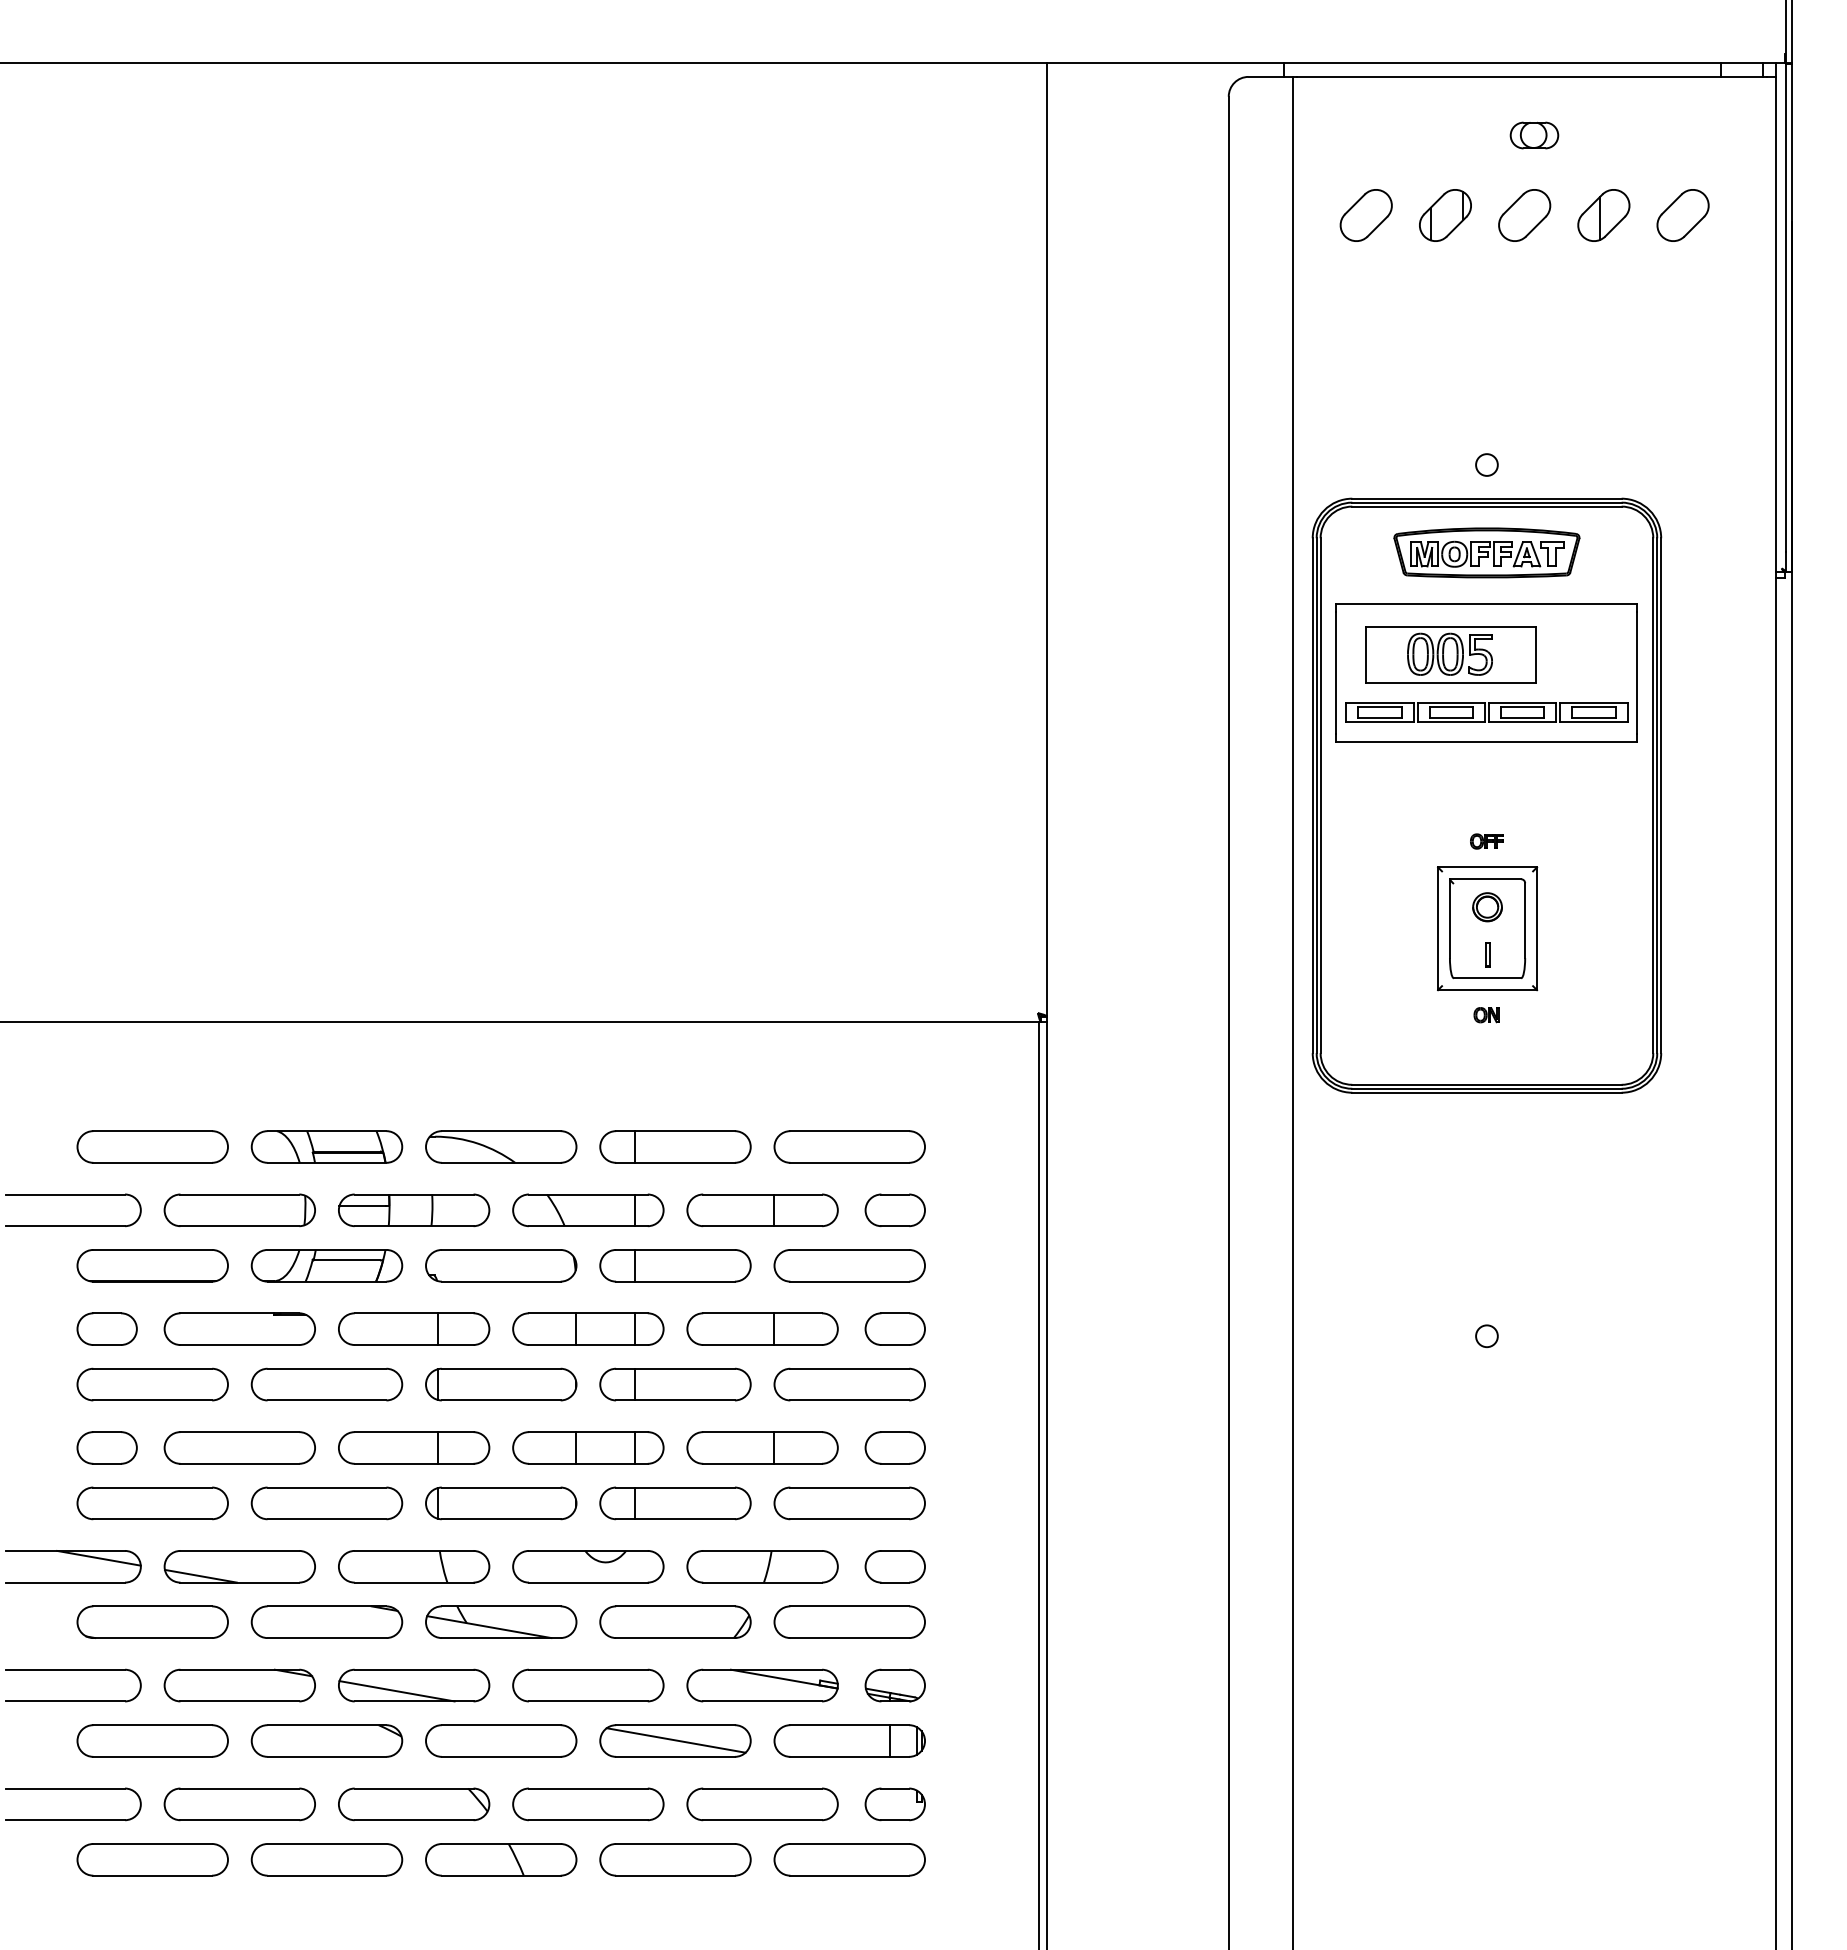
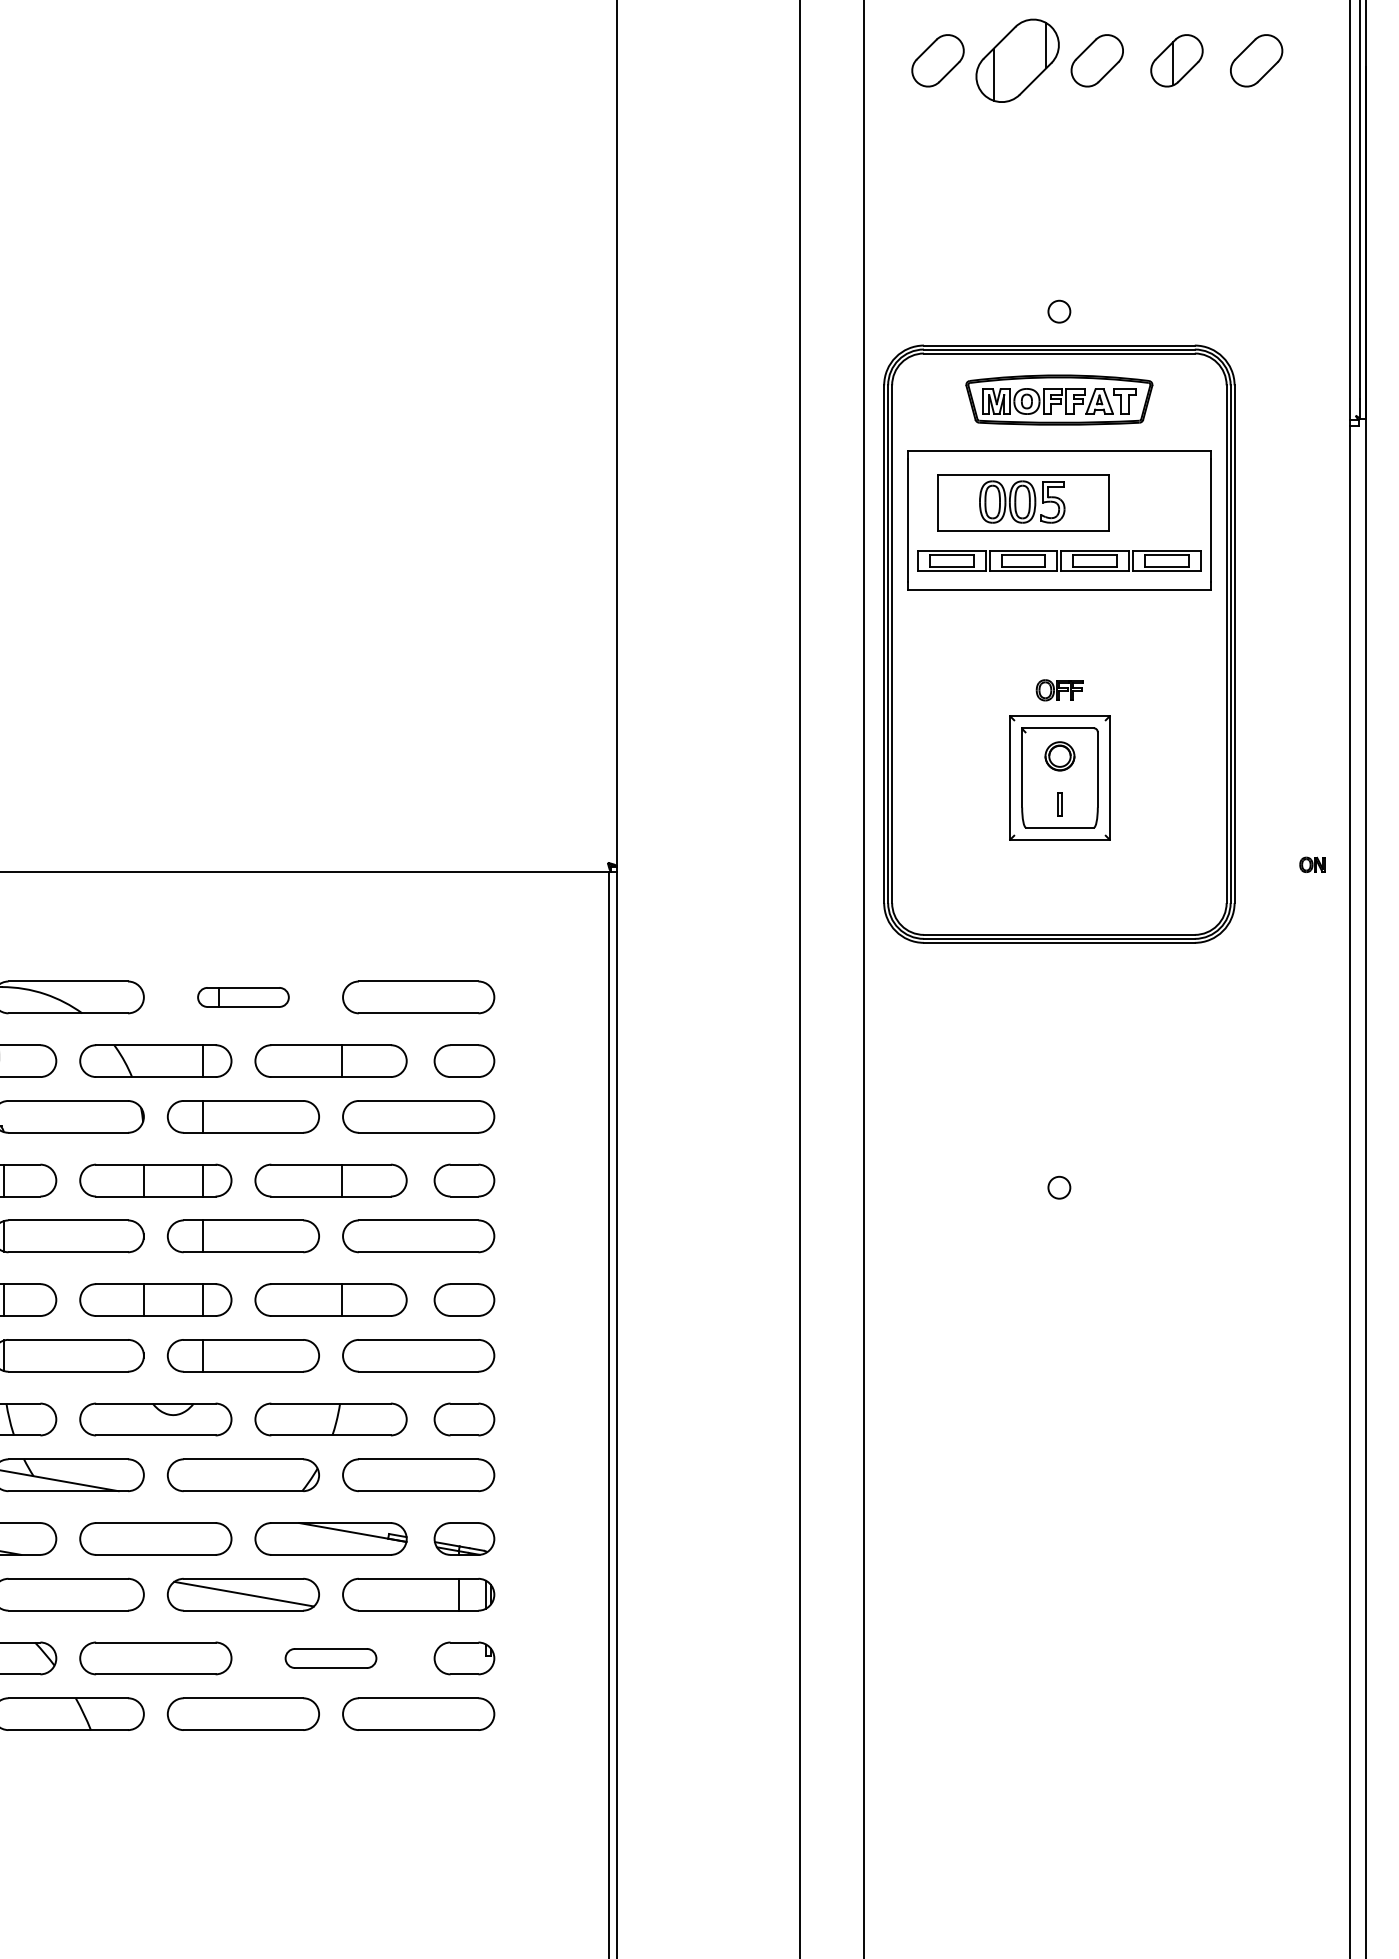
part: (1445, 215) -> (1017, 60), size x1.6
part: (1486, 841) -> (1058, 690), size x1.4
part: (1486, 1015) -> (1312, 865), moved
part: (675, 1146) -> (243, 996), size x0.6
part: (762, 1804) -> (330, 1658), size x0.6

